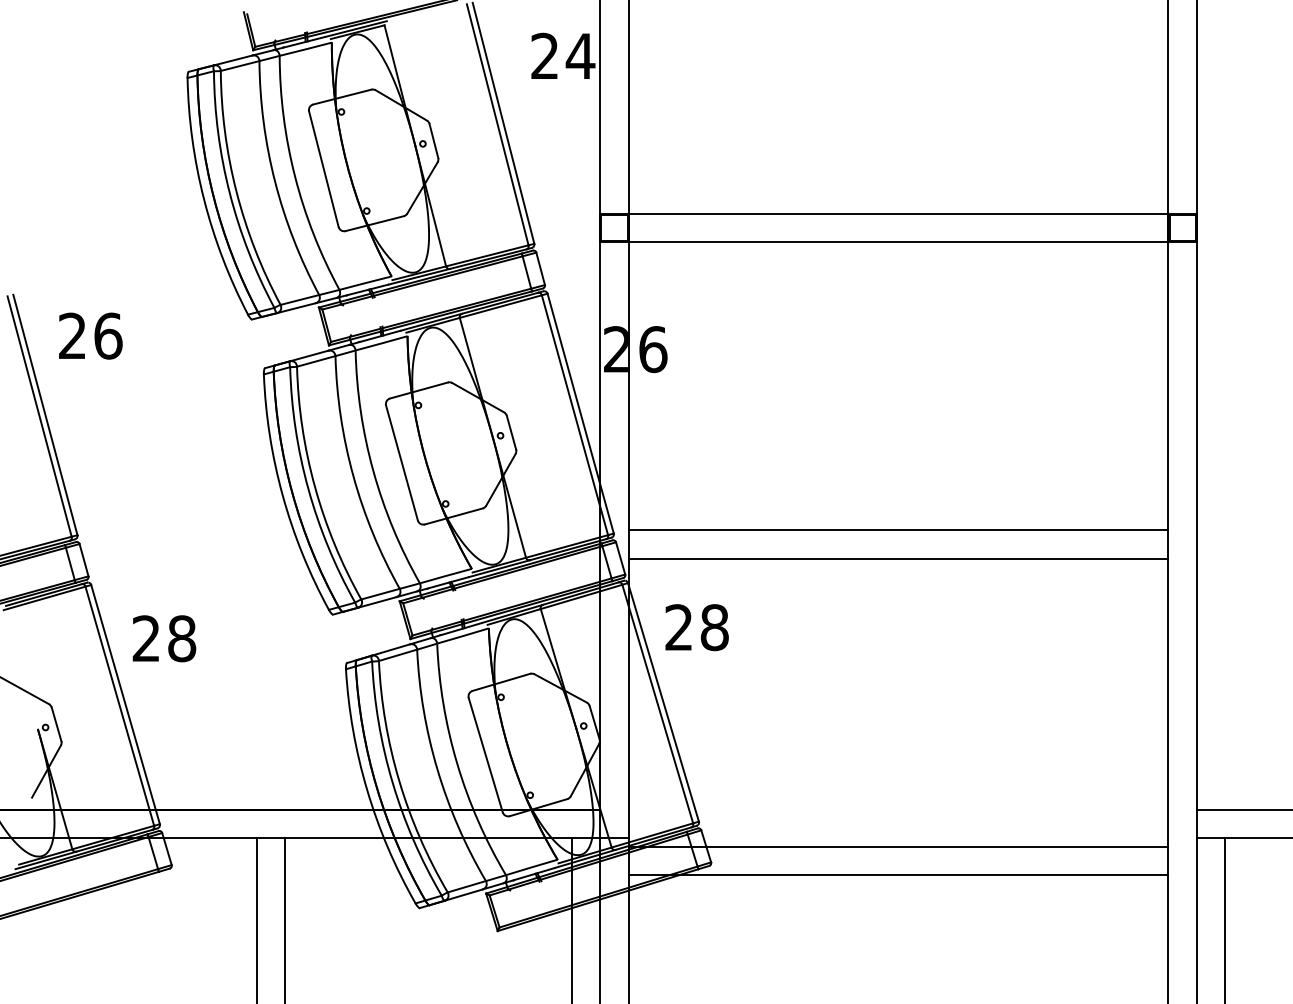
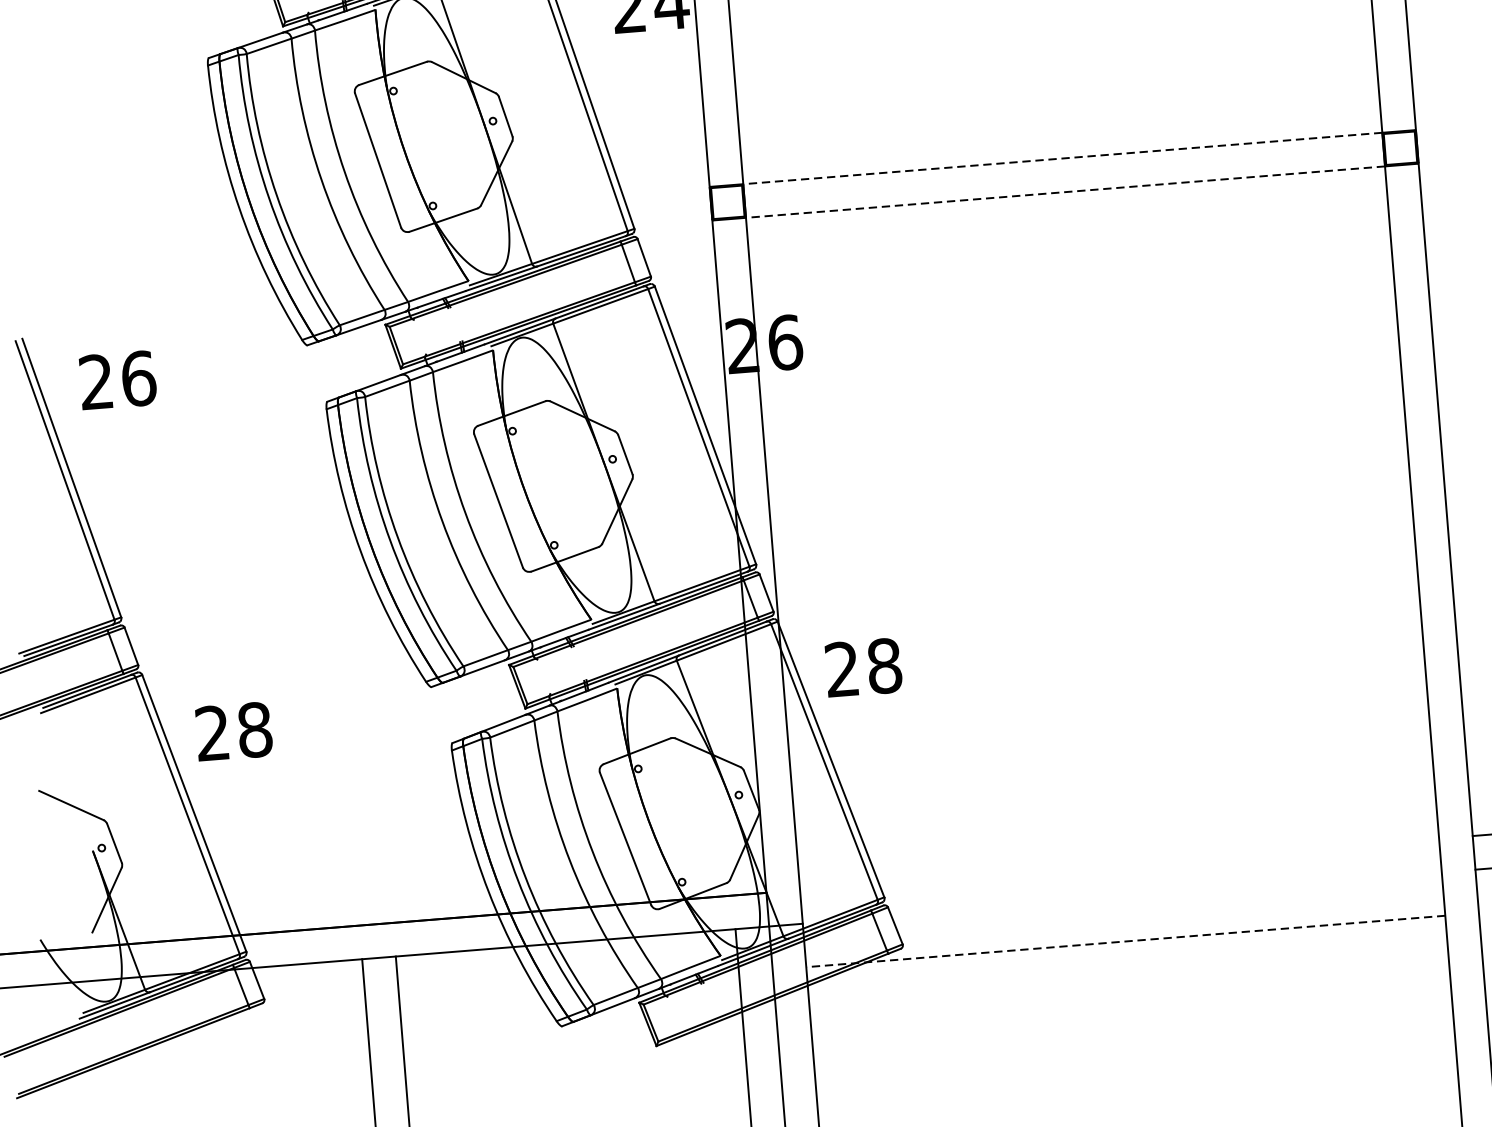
line: (898, 213) -> (1062, 158), solid -> dashed
line: (898, 242) -> (1065, 192), solid -> dashed
line: (898, 530) -> (1092, 533), removed
line: (898, 558) -> (1095, 566), removed
line: (898, 846) -> (1123, 907), removed
line: (898, 874) -> (1125, 940), solid -> dashed

